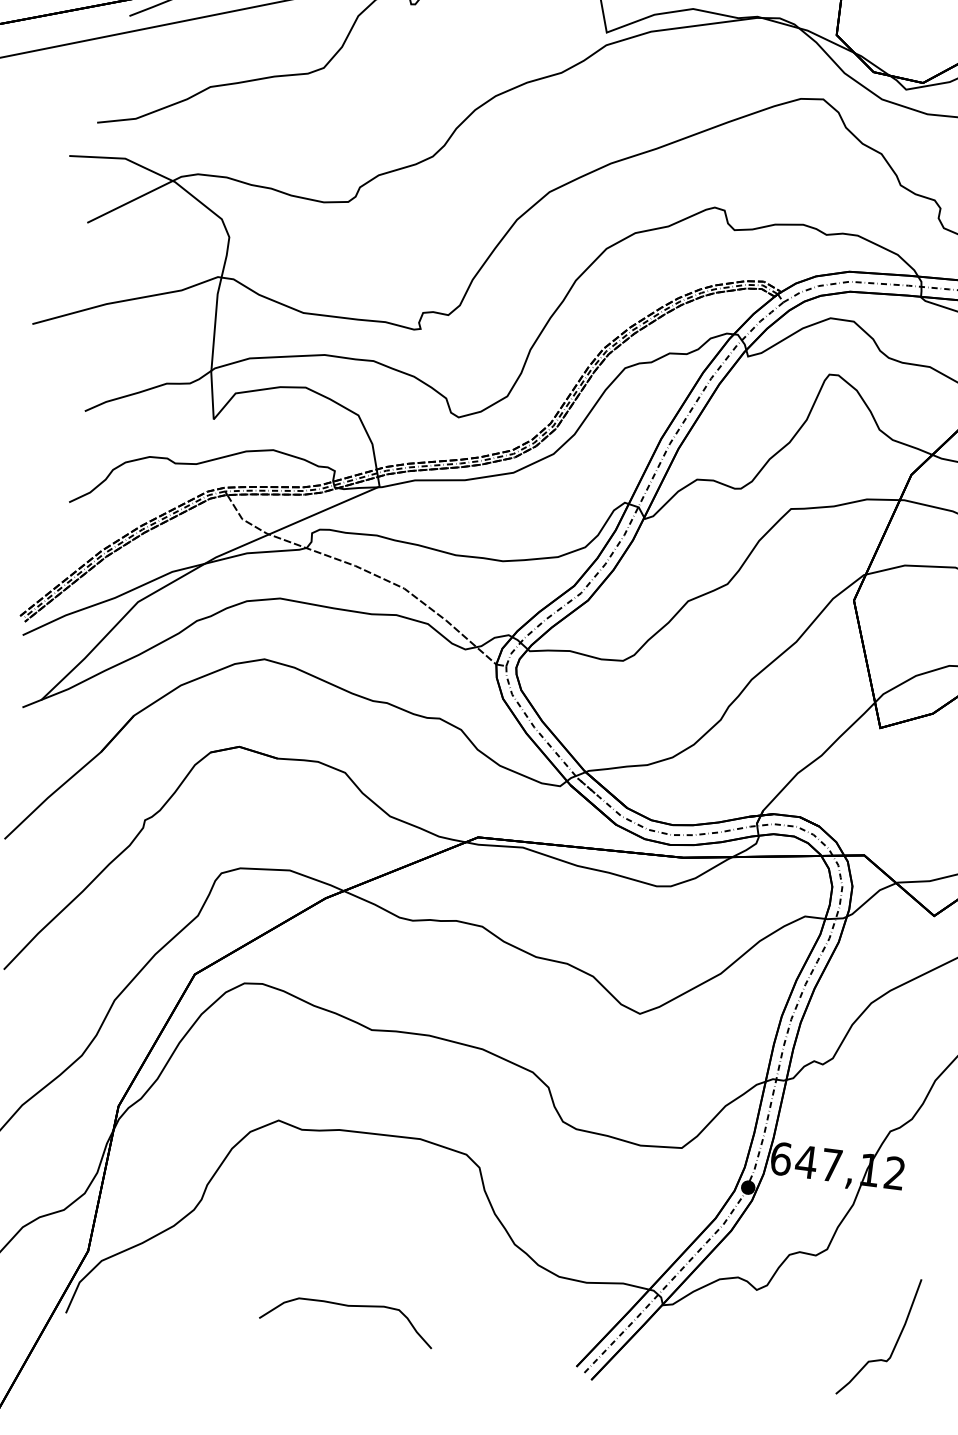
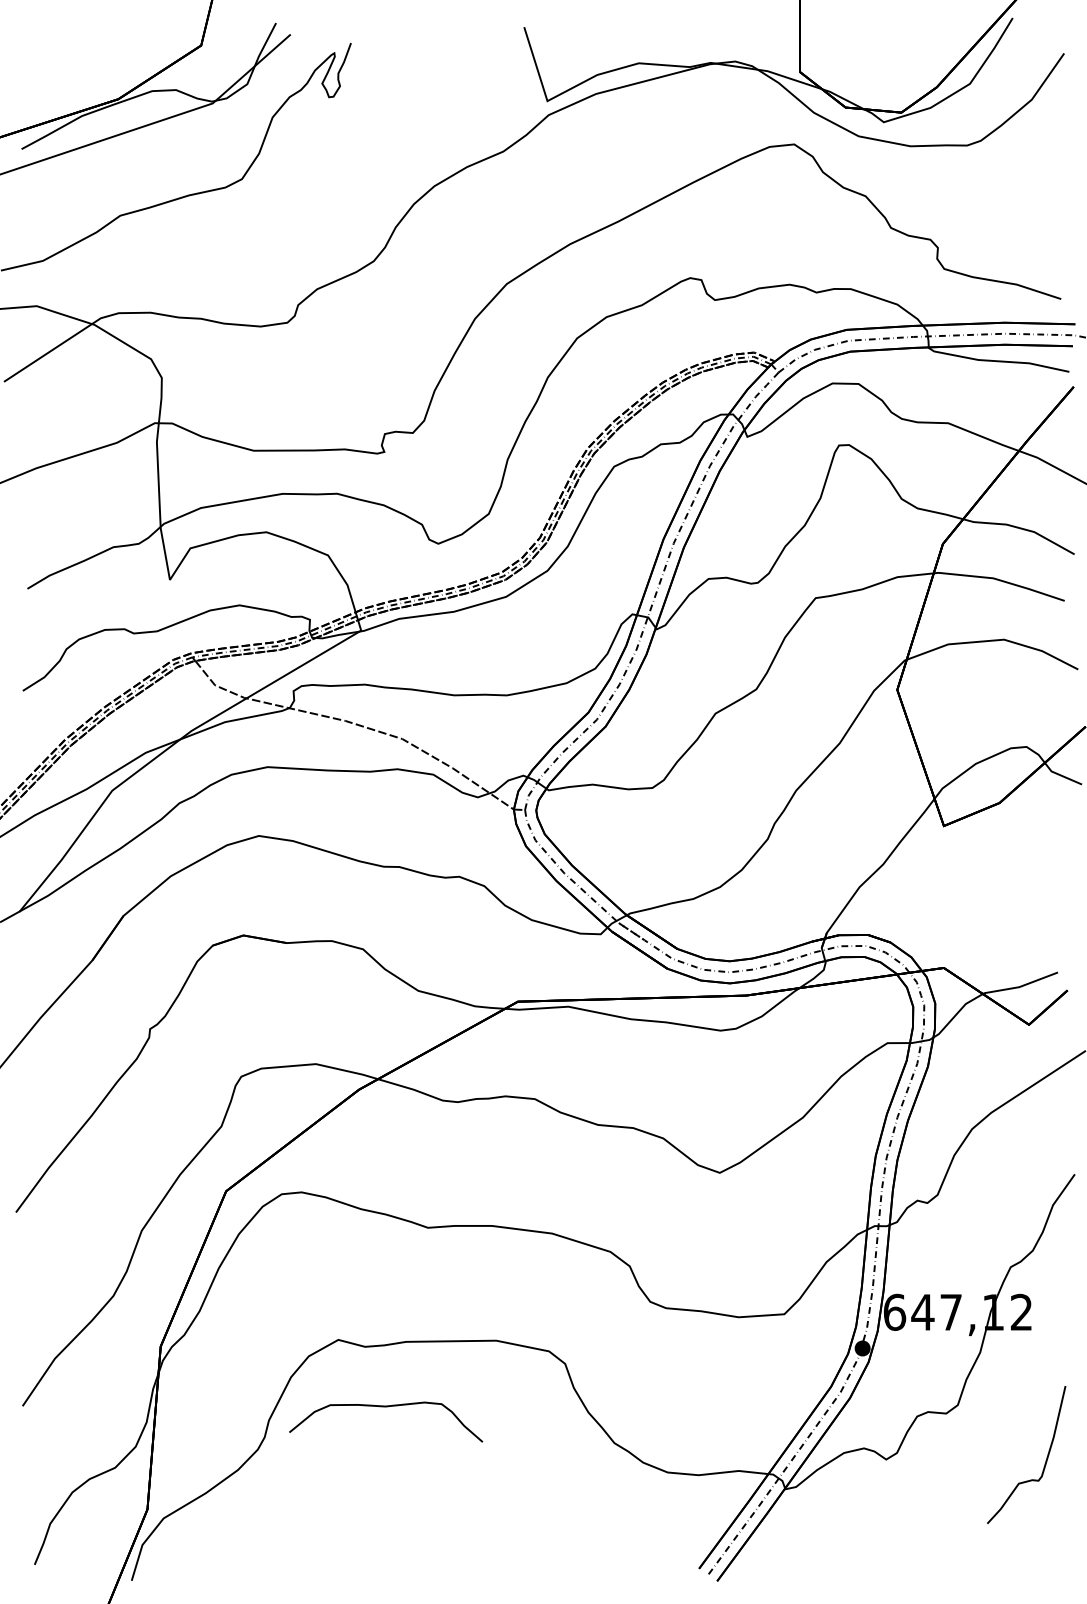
curve: (349, 1306) -> (386, 1407), moved
curve: (895, 1343) -> (1045, 1460), moved

